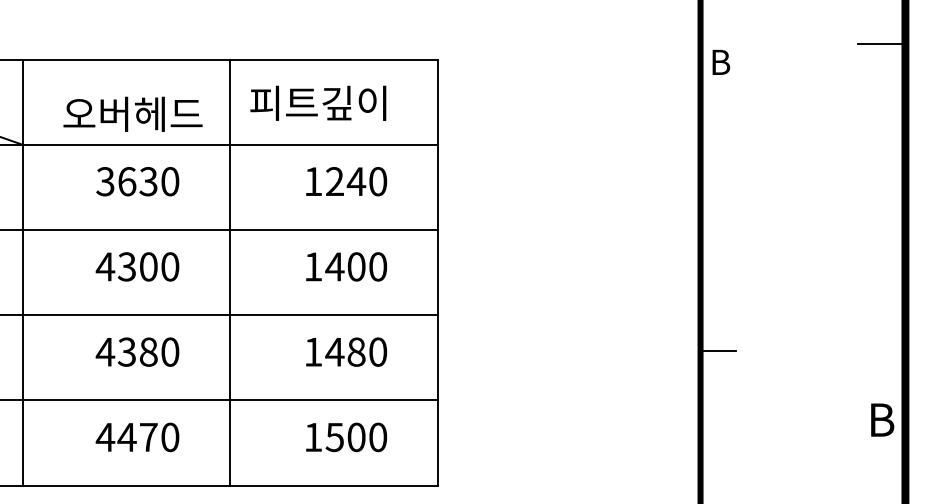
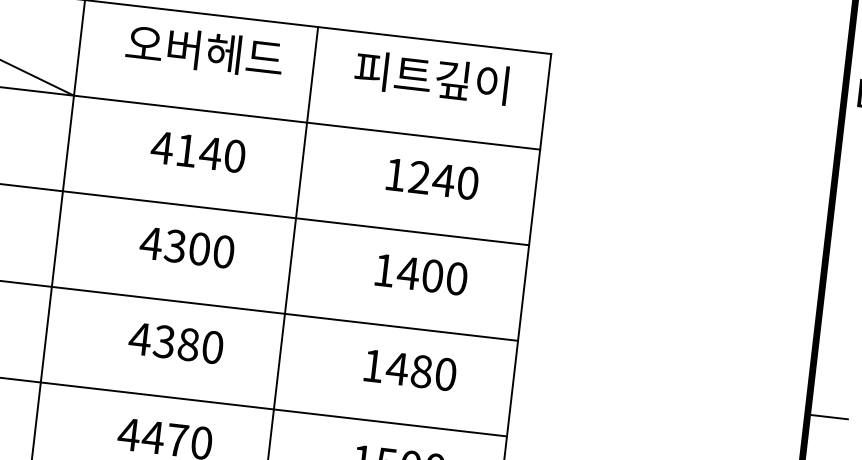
text: (318, 102) -> (431, 76), moved
text: (132, 113) -> (204, 50), moved
text: (126, 181) -> (185, 150), 3630 -> 4140

